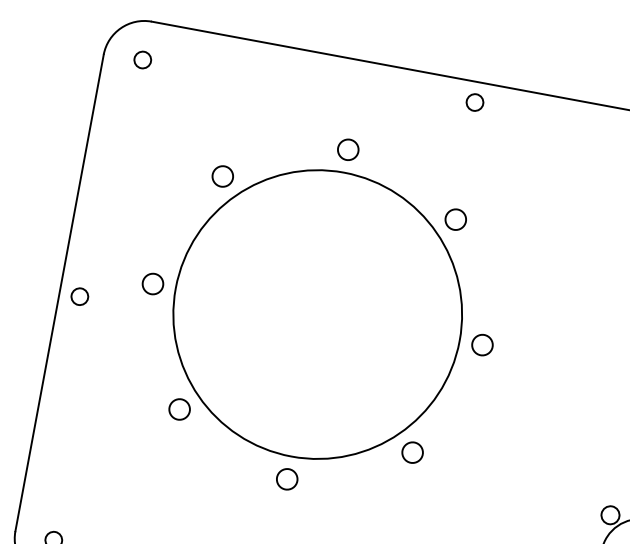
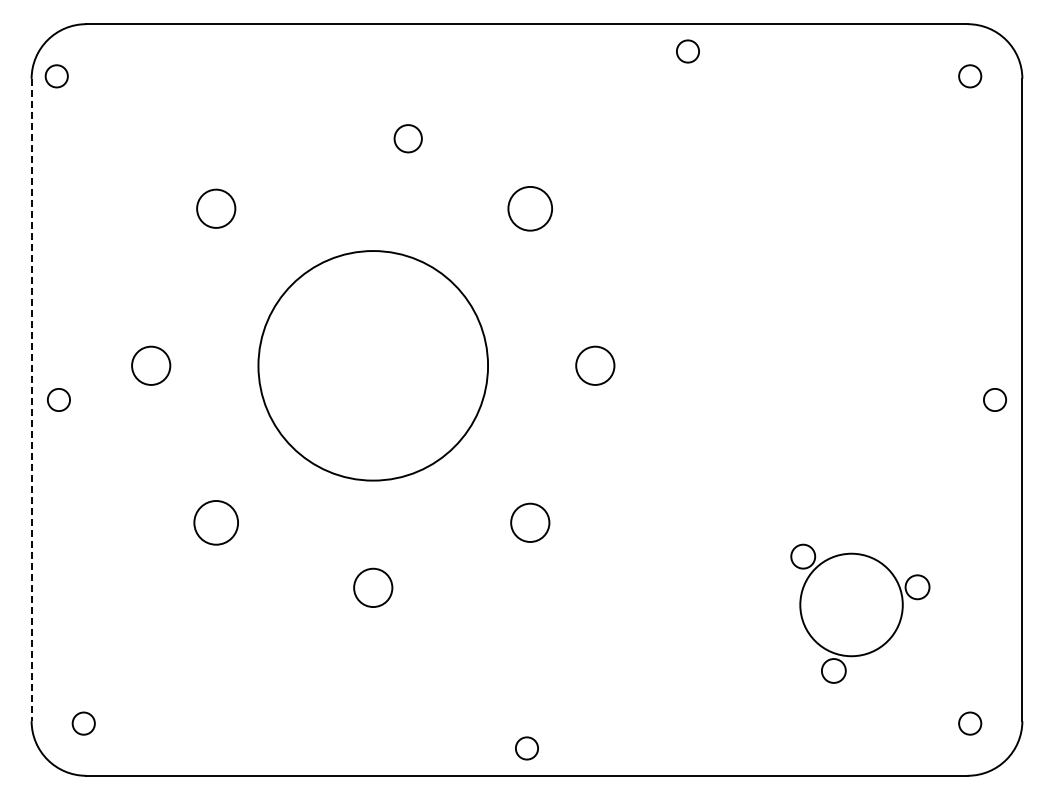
circle: (142, 60) -> (56, 76), moved
circle: (474, 102) -> (687, 51), moved
circle: (347, 149) -> (407, 138), moved
circle: (222, 176) -> (215, 208), size x1.4
circle: (455, 219) -> (529, 208), size x1.6
circle: (152, 283) -> (150, 365), size x1.4
line: (59, 293) -> (31, 400), solid -> dashed
circle: (317, 314) -> (372, 365), size x0.6
circle: (481, 344) -> (594, 365), size x1.4
circle: (179, 409) -> (215, 522), size x1.6
circle: (412, 452) -> (529, 522), size x1.4
circle: (286, 478) -> (372, 587), size x1.4

